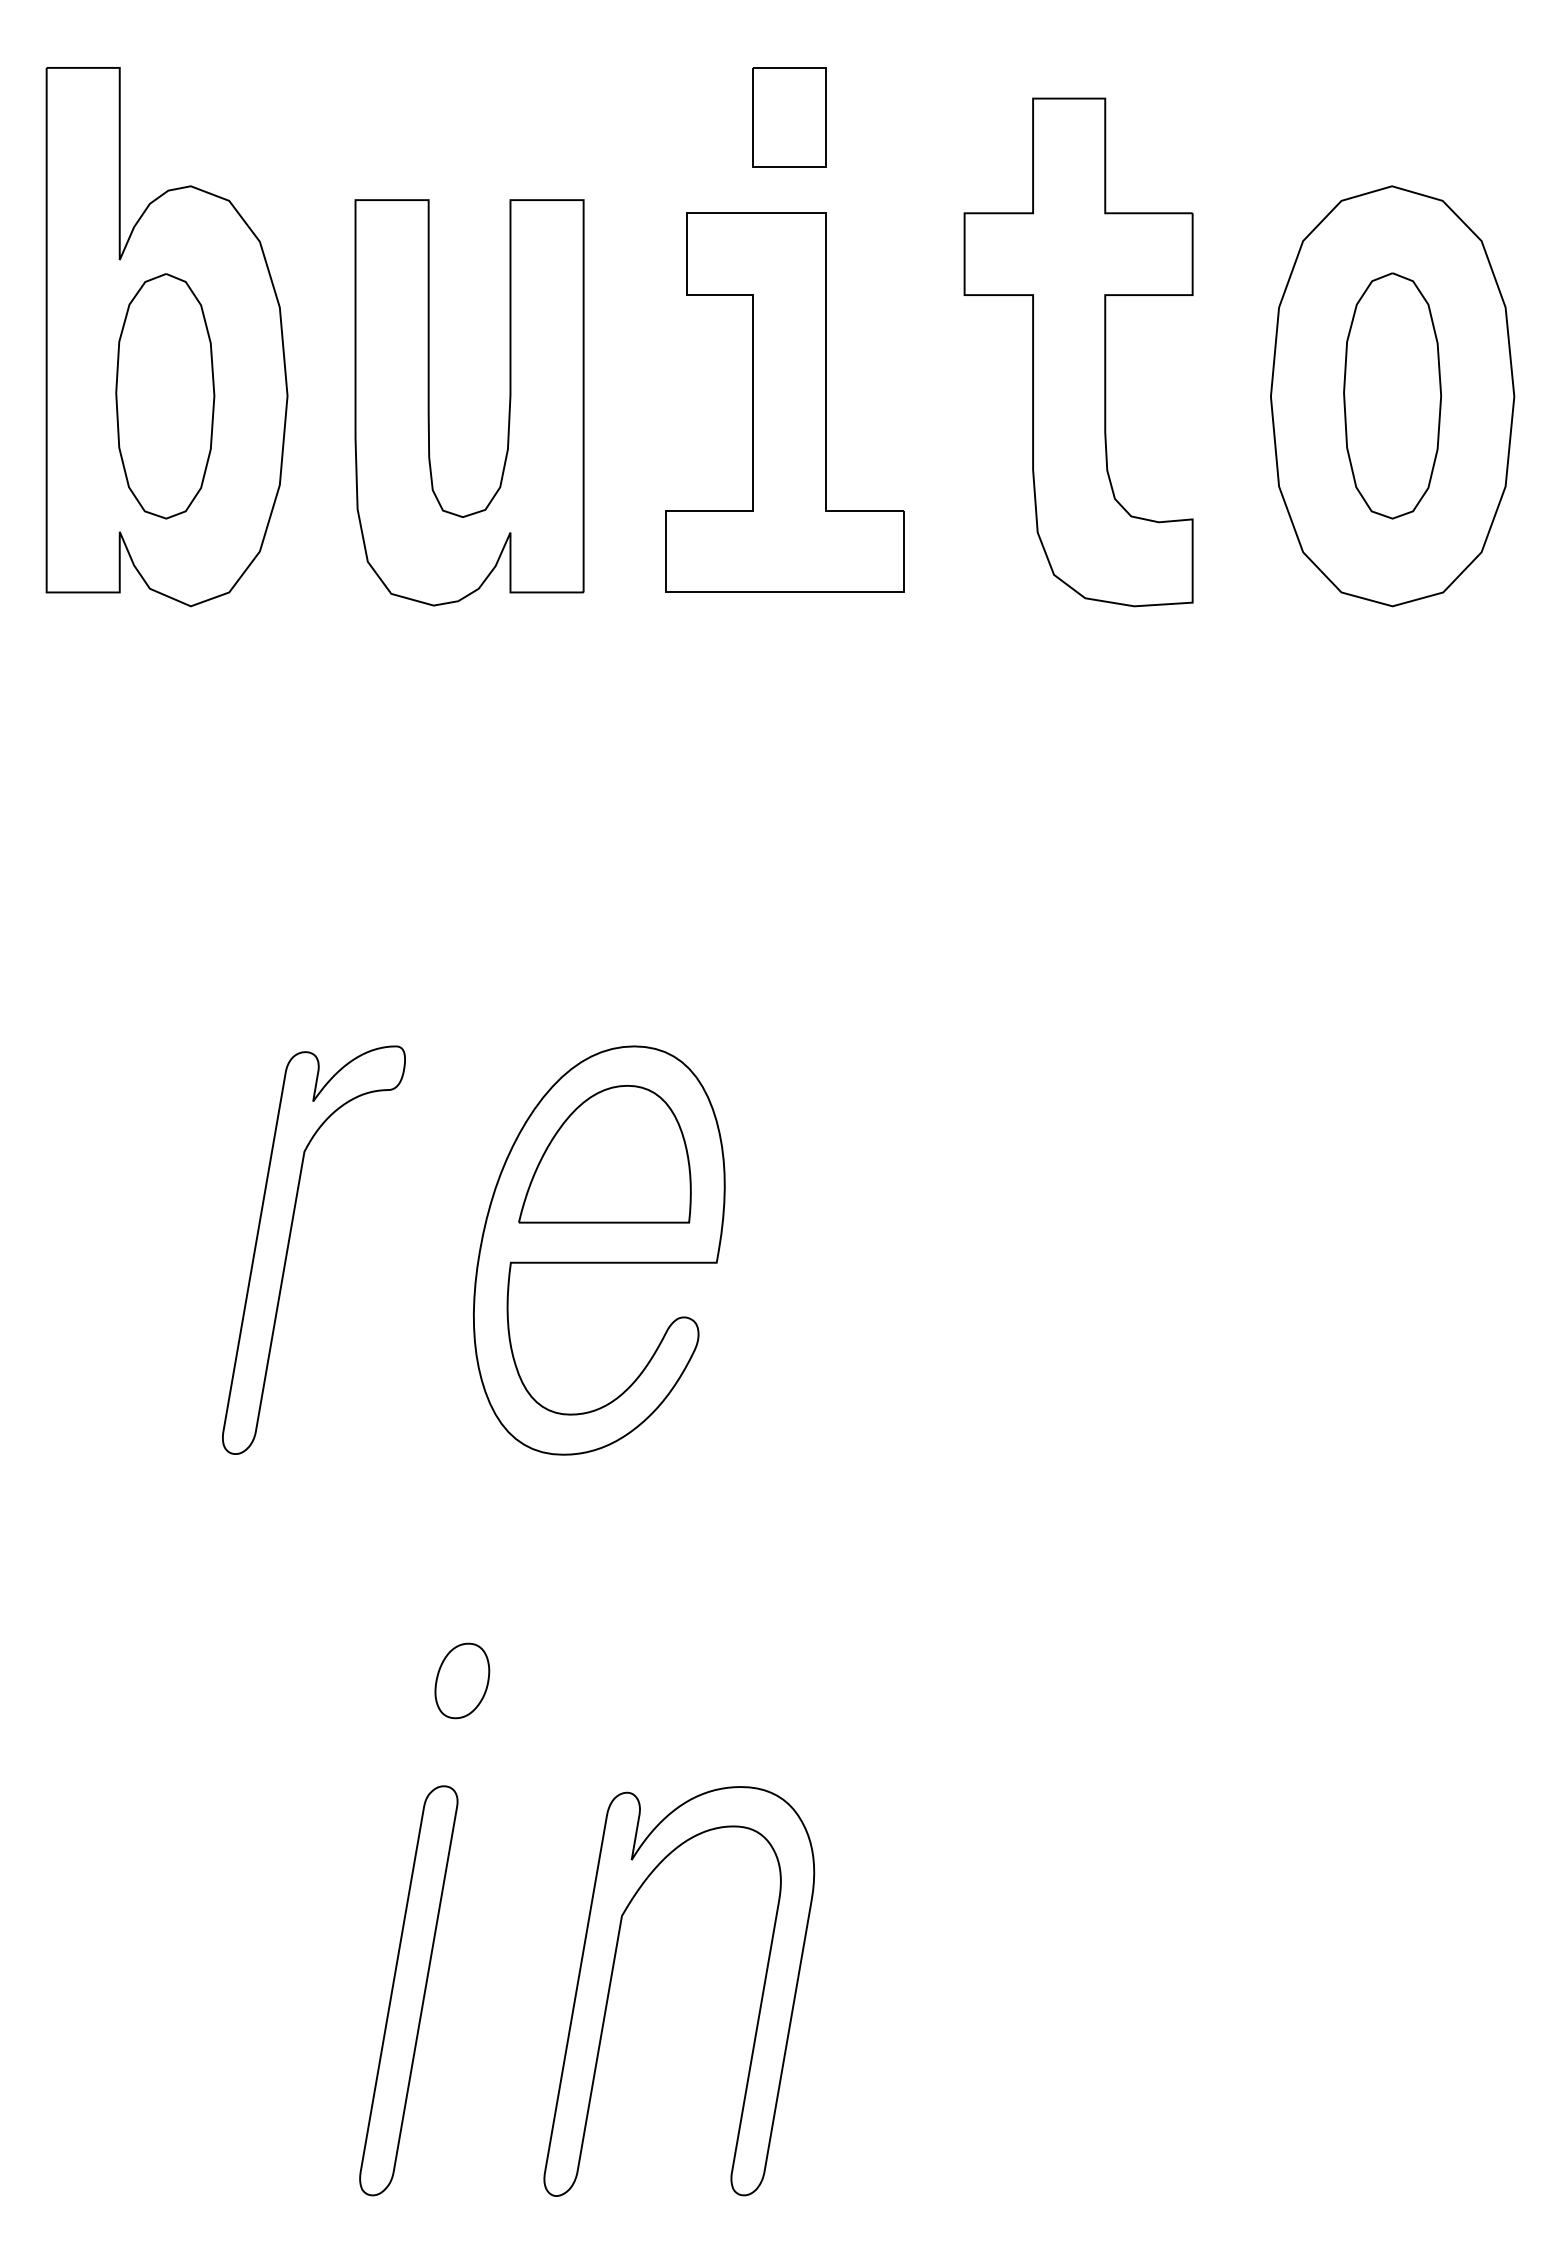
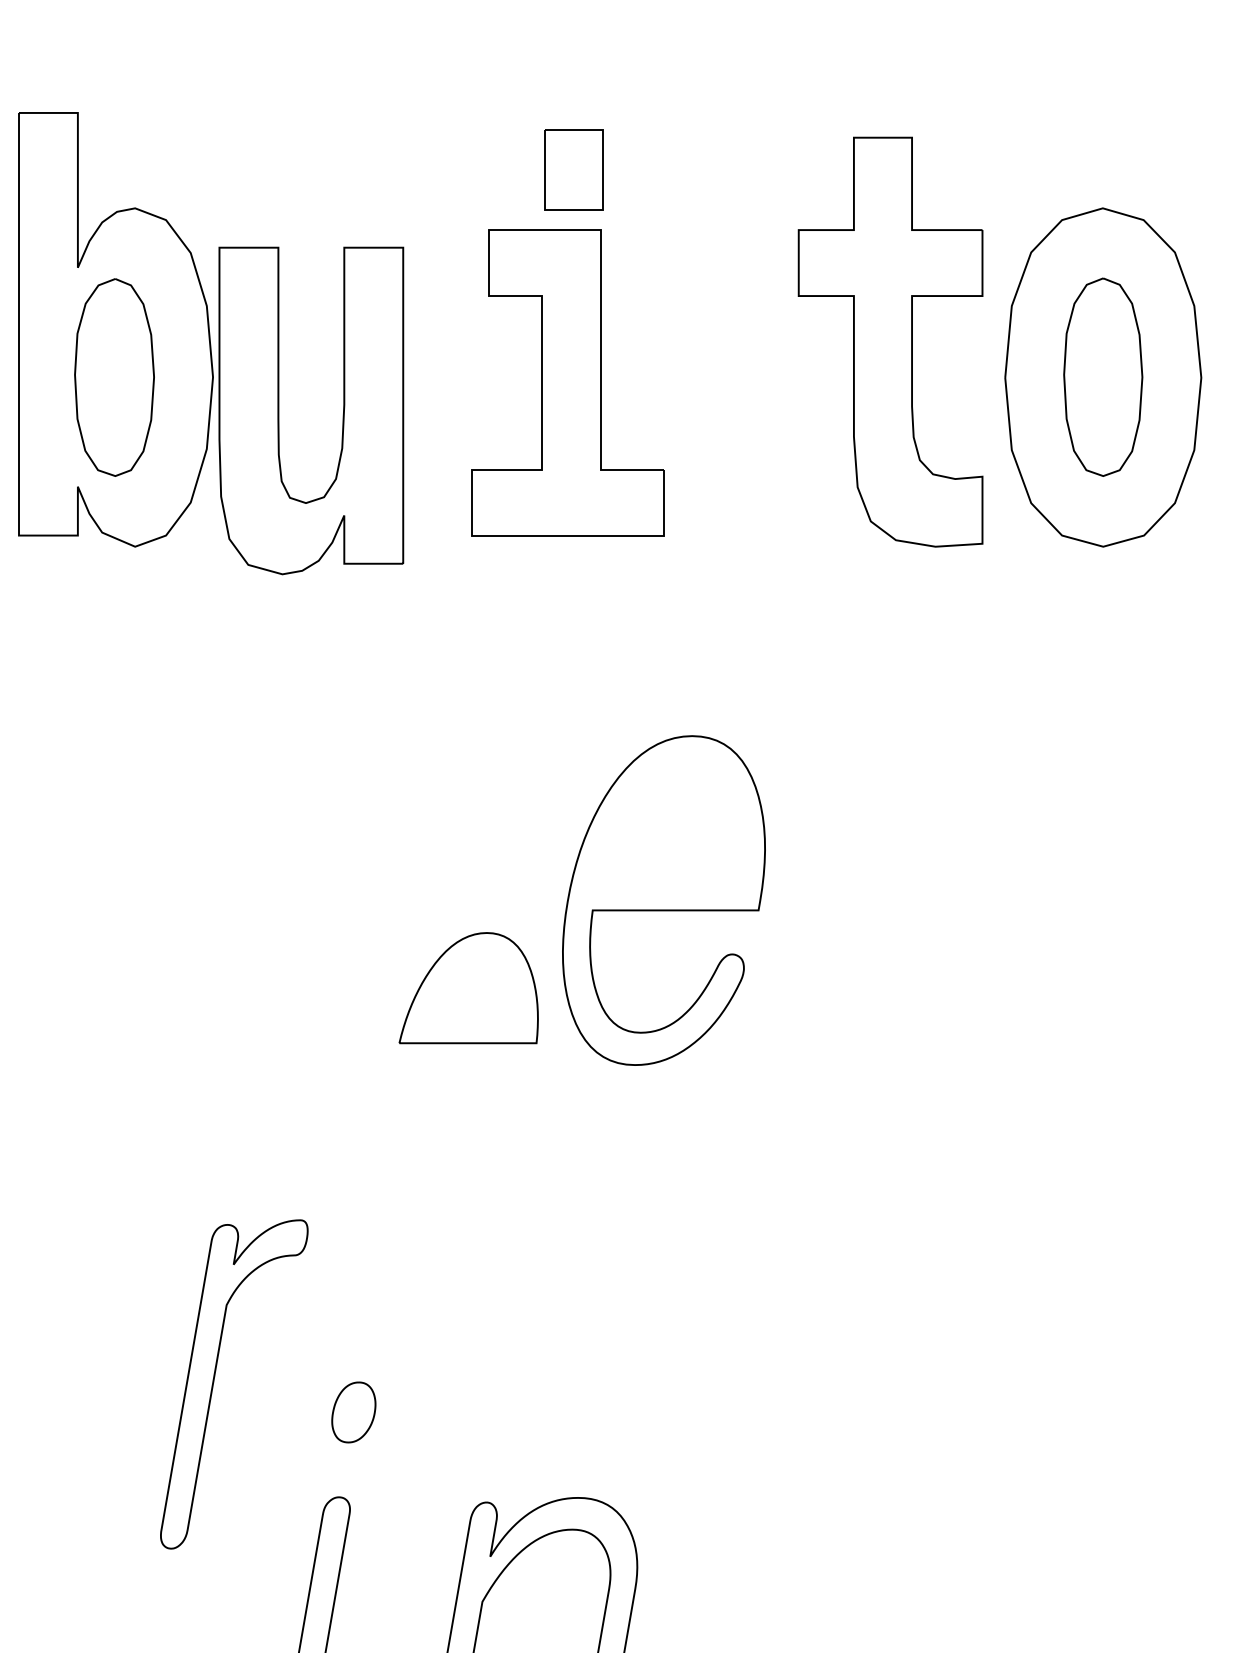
part: (789, 117) -> (573, 169), moved
part: (1078, 352) -> (890, 342), moved
part: (784, 402) -> (567, 382), moved
part: (508, 409) -> (342, 416), moved
part: (289, 1245) -> (214, 1380), moved
part: (599, 1250) -> (664, 900), moved

